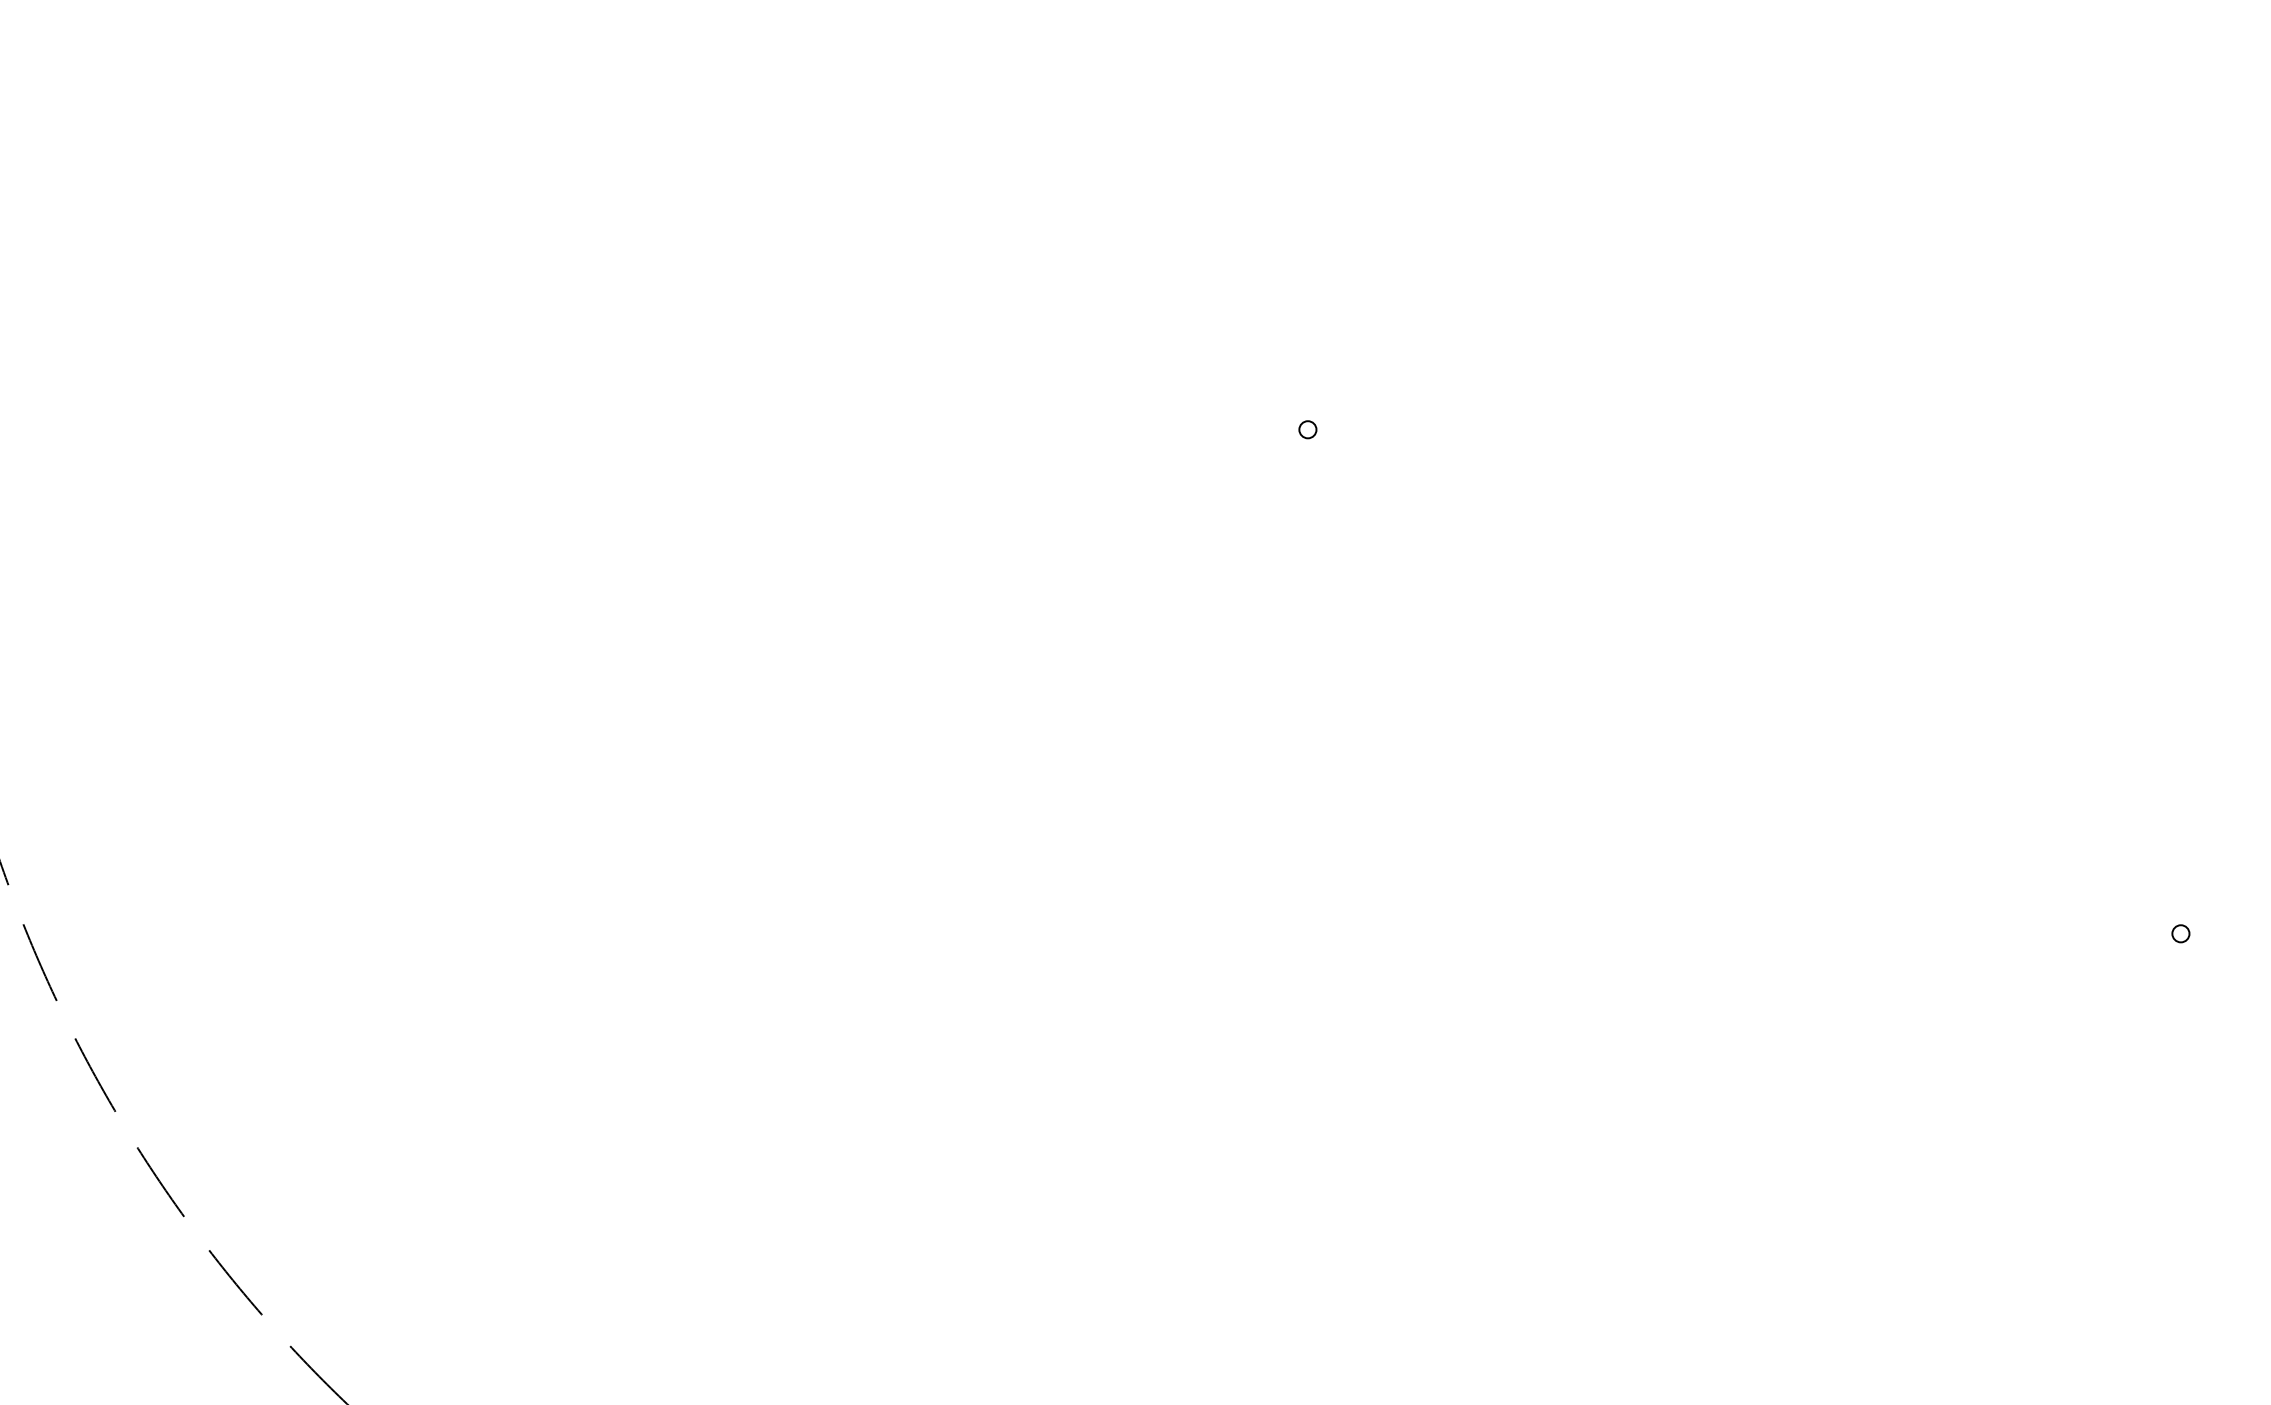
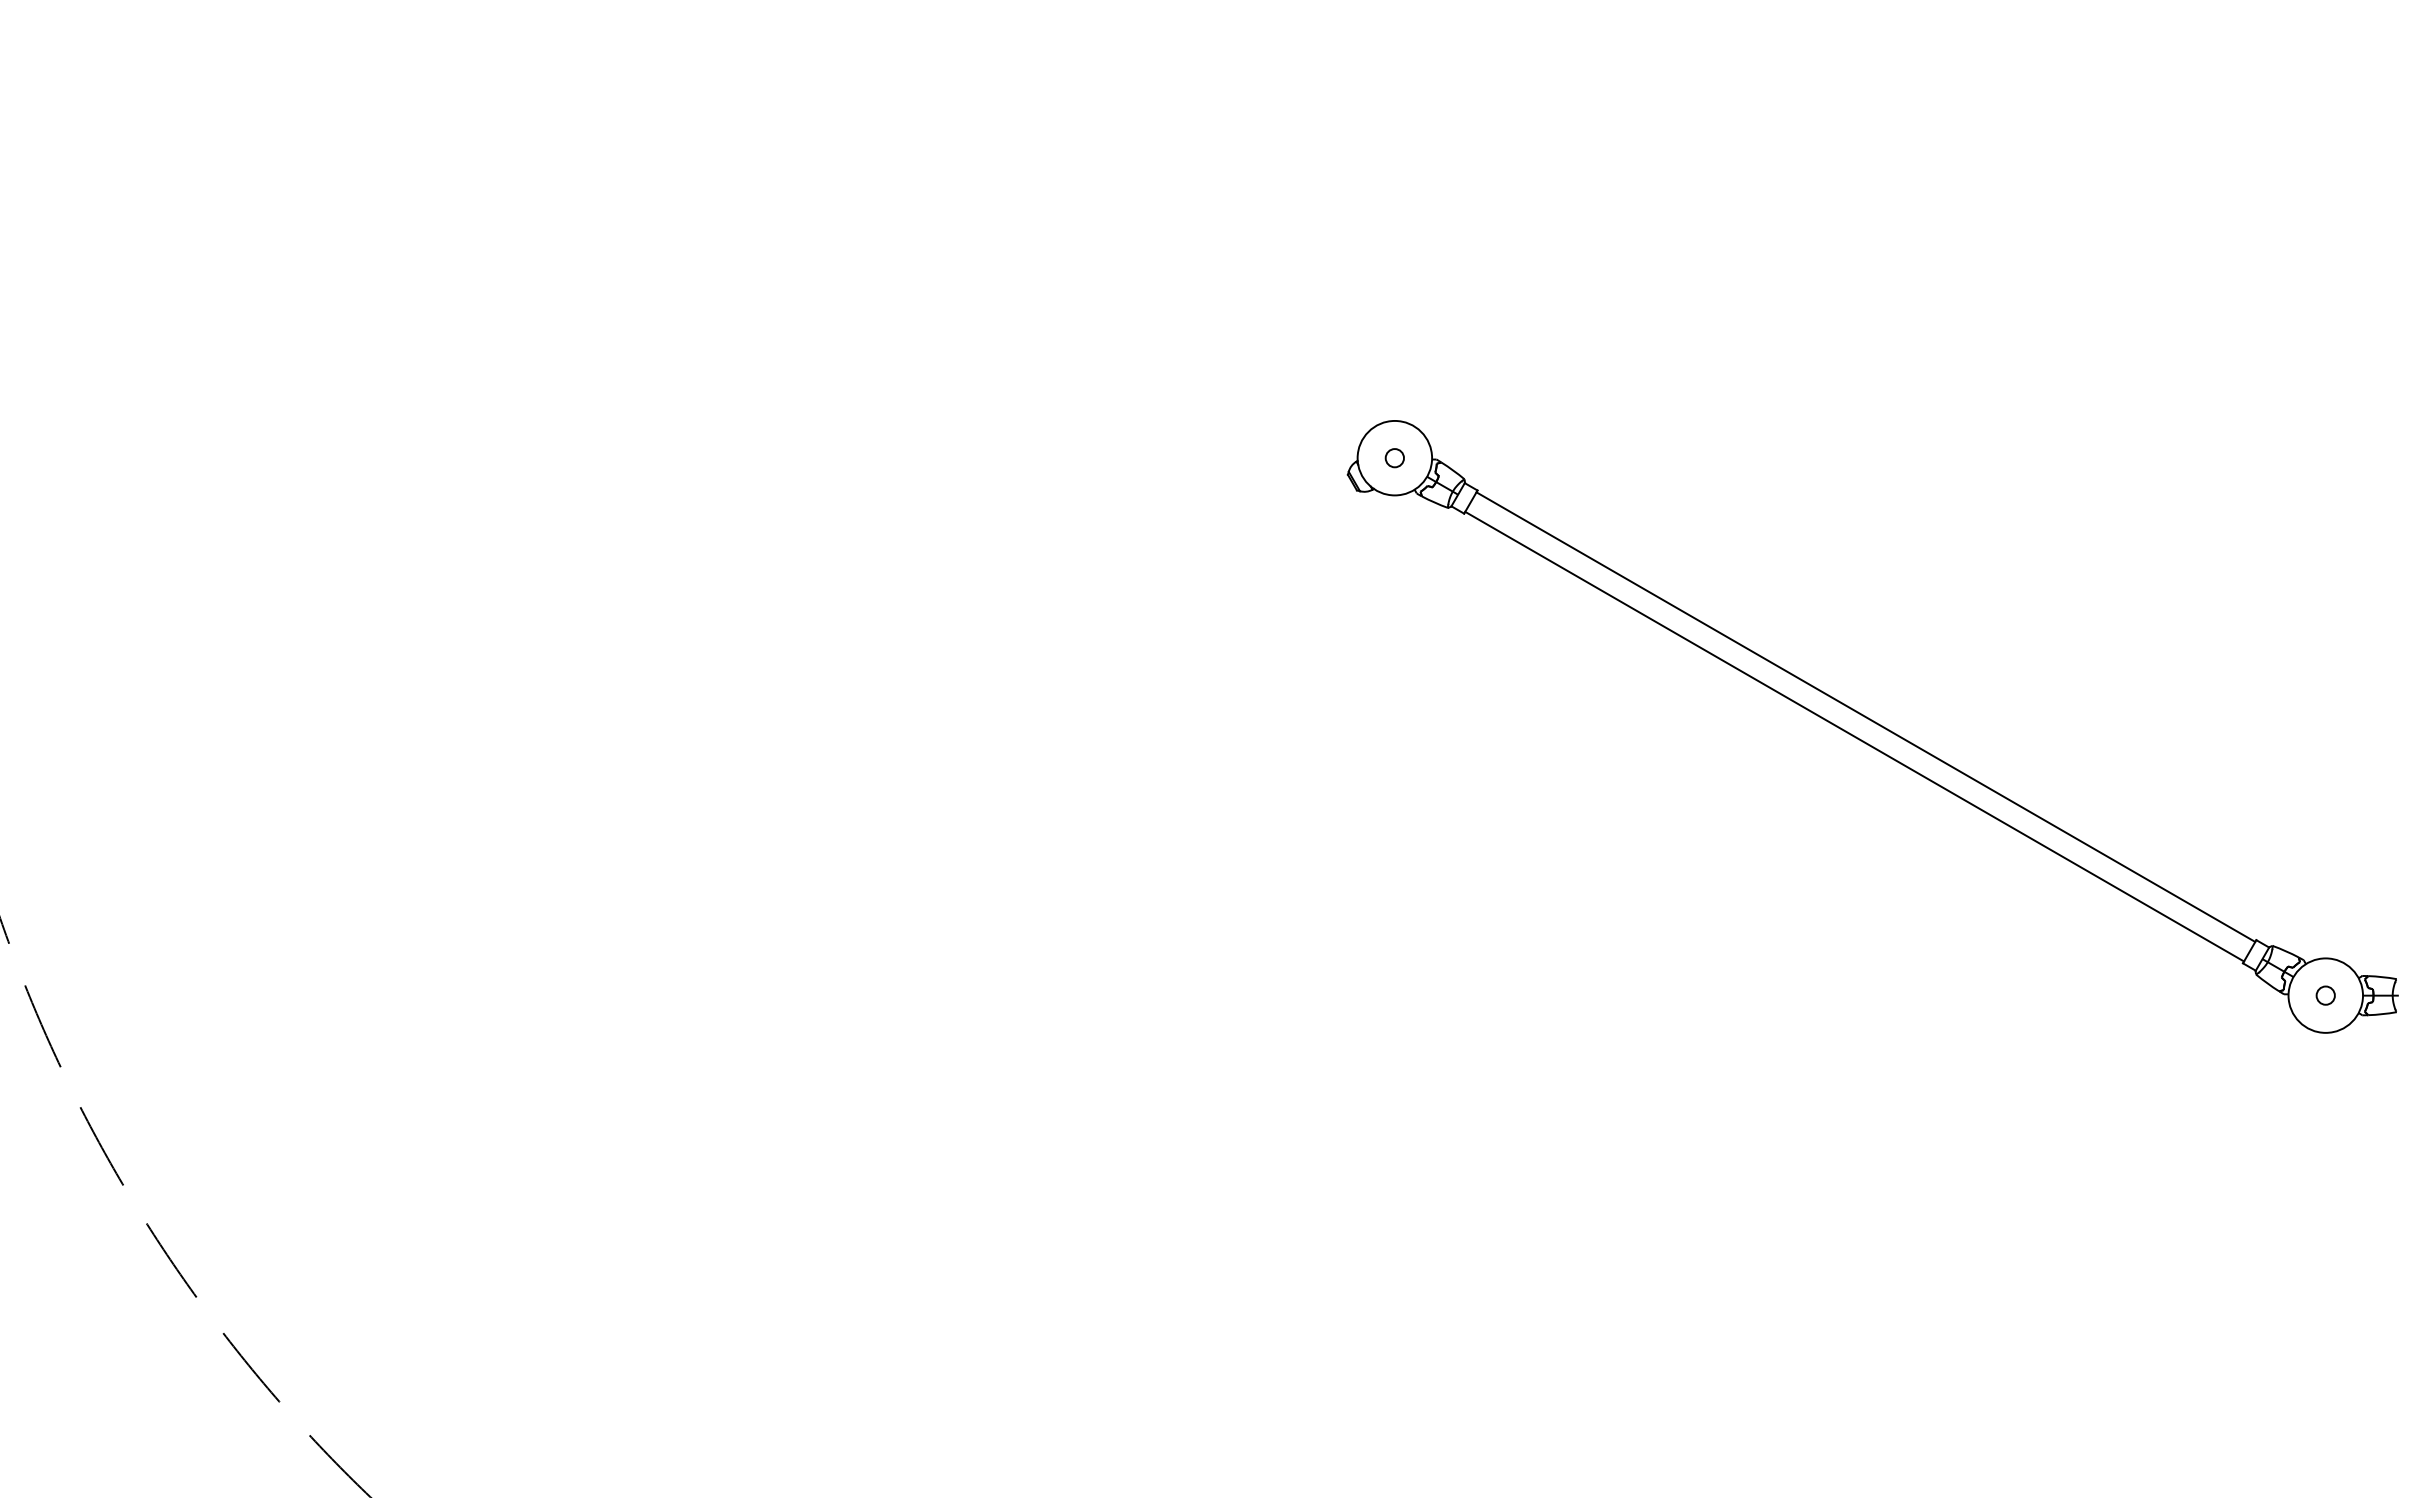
part: (1755, 681) -> (1872, 726), added

